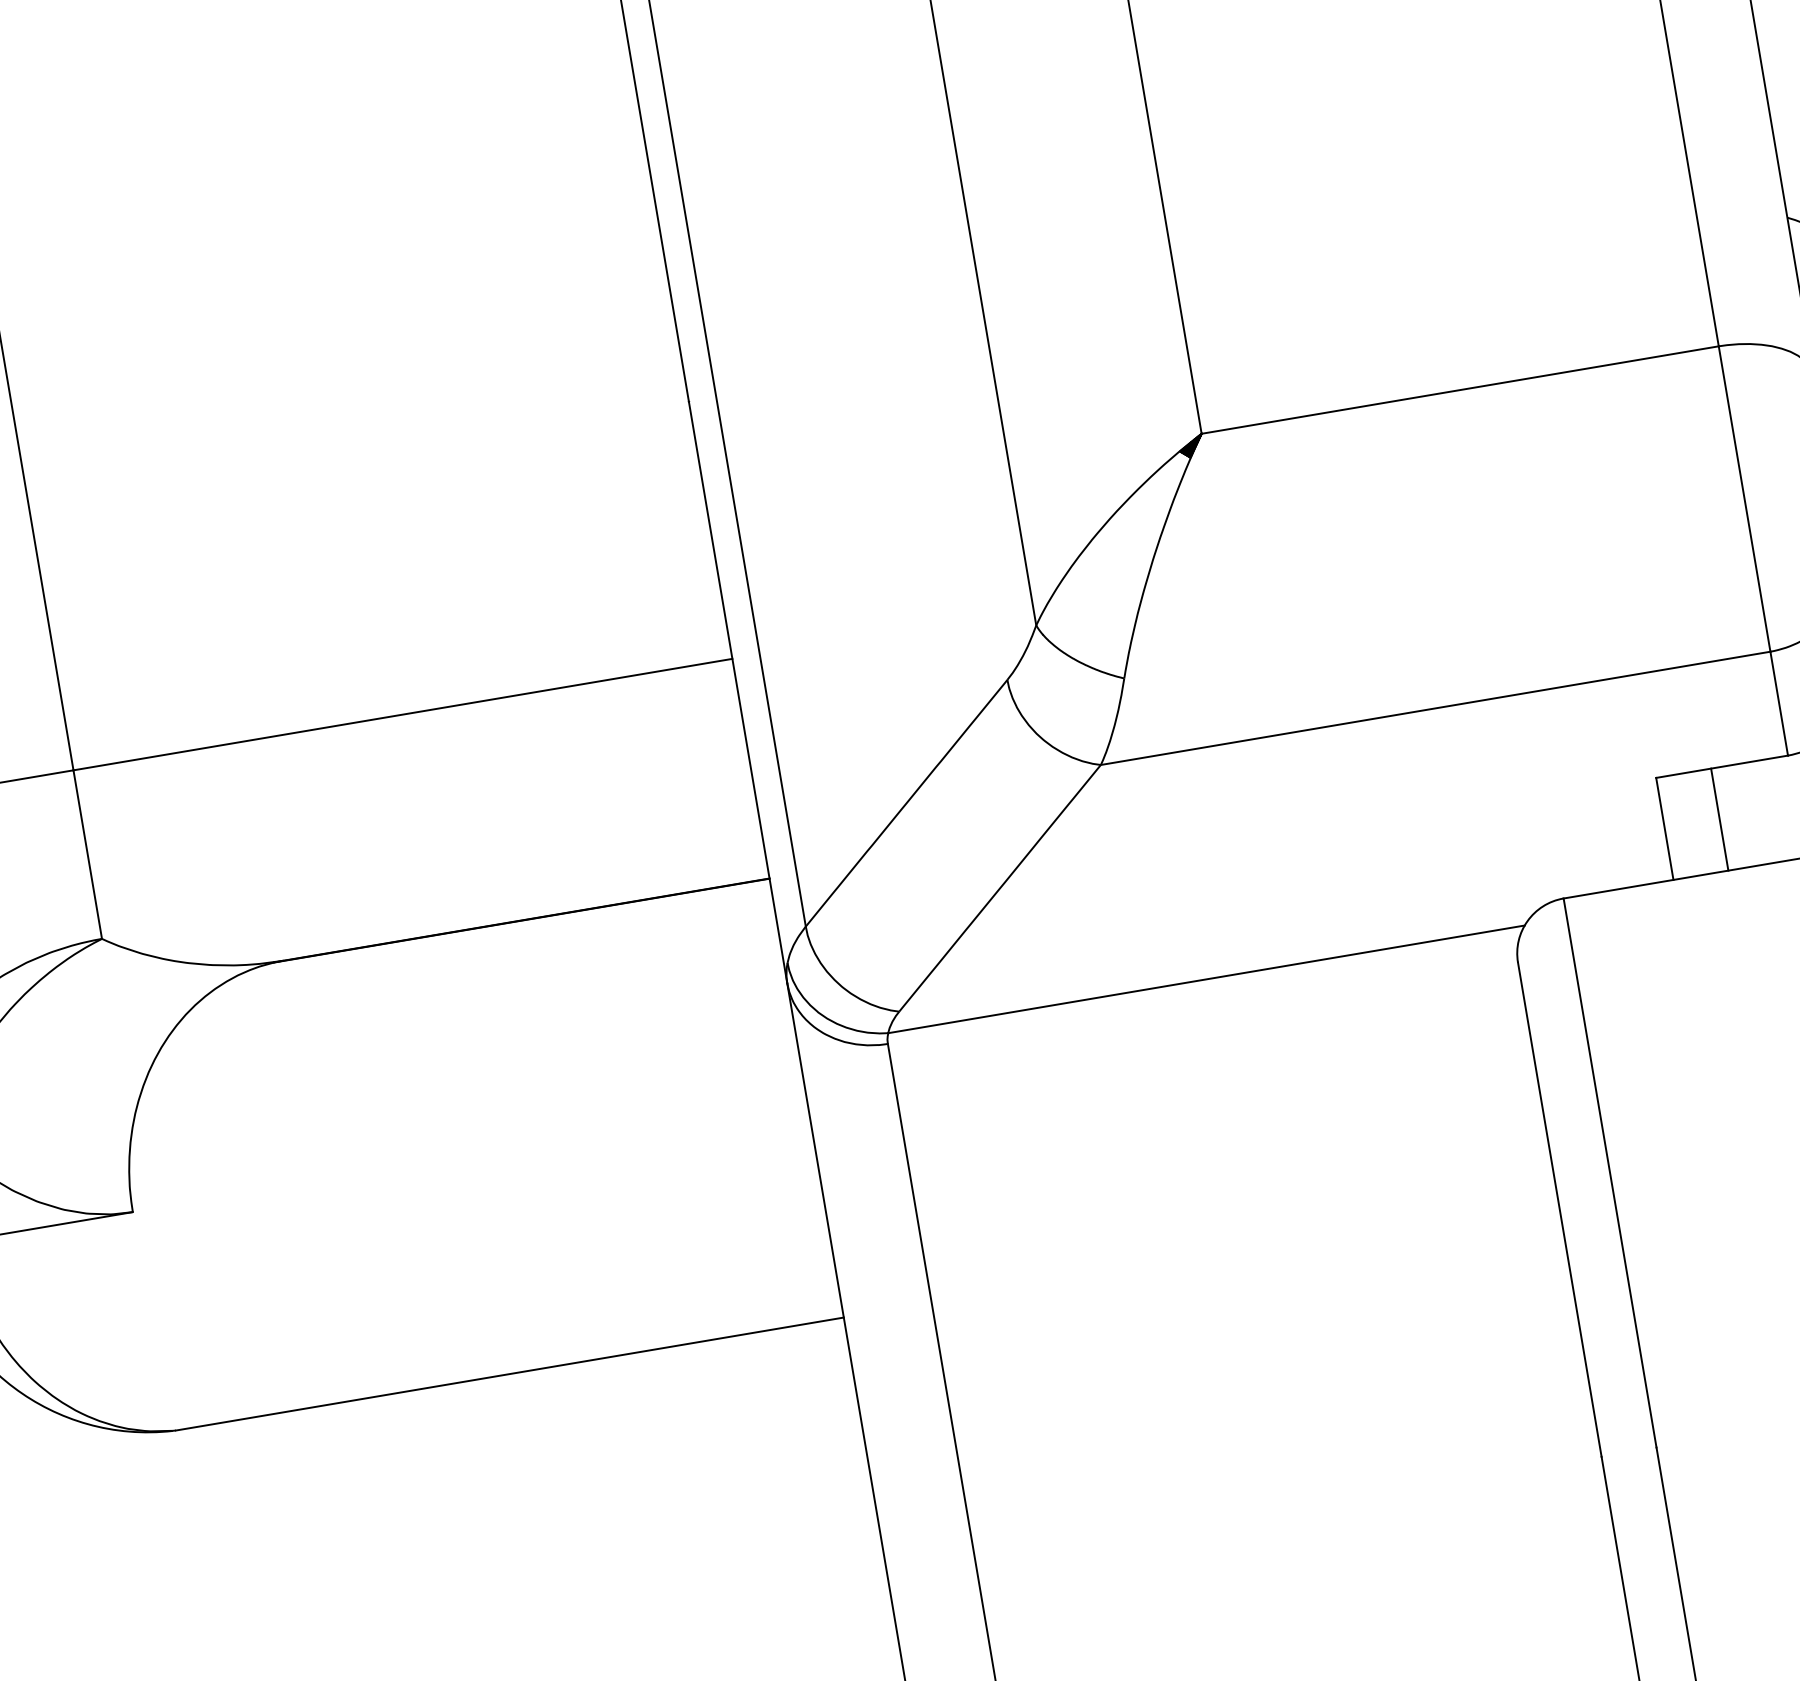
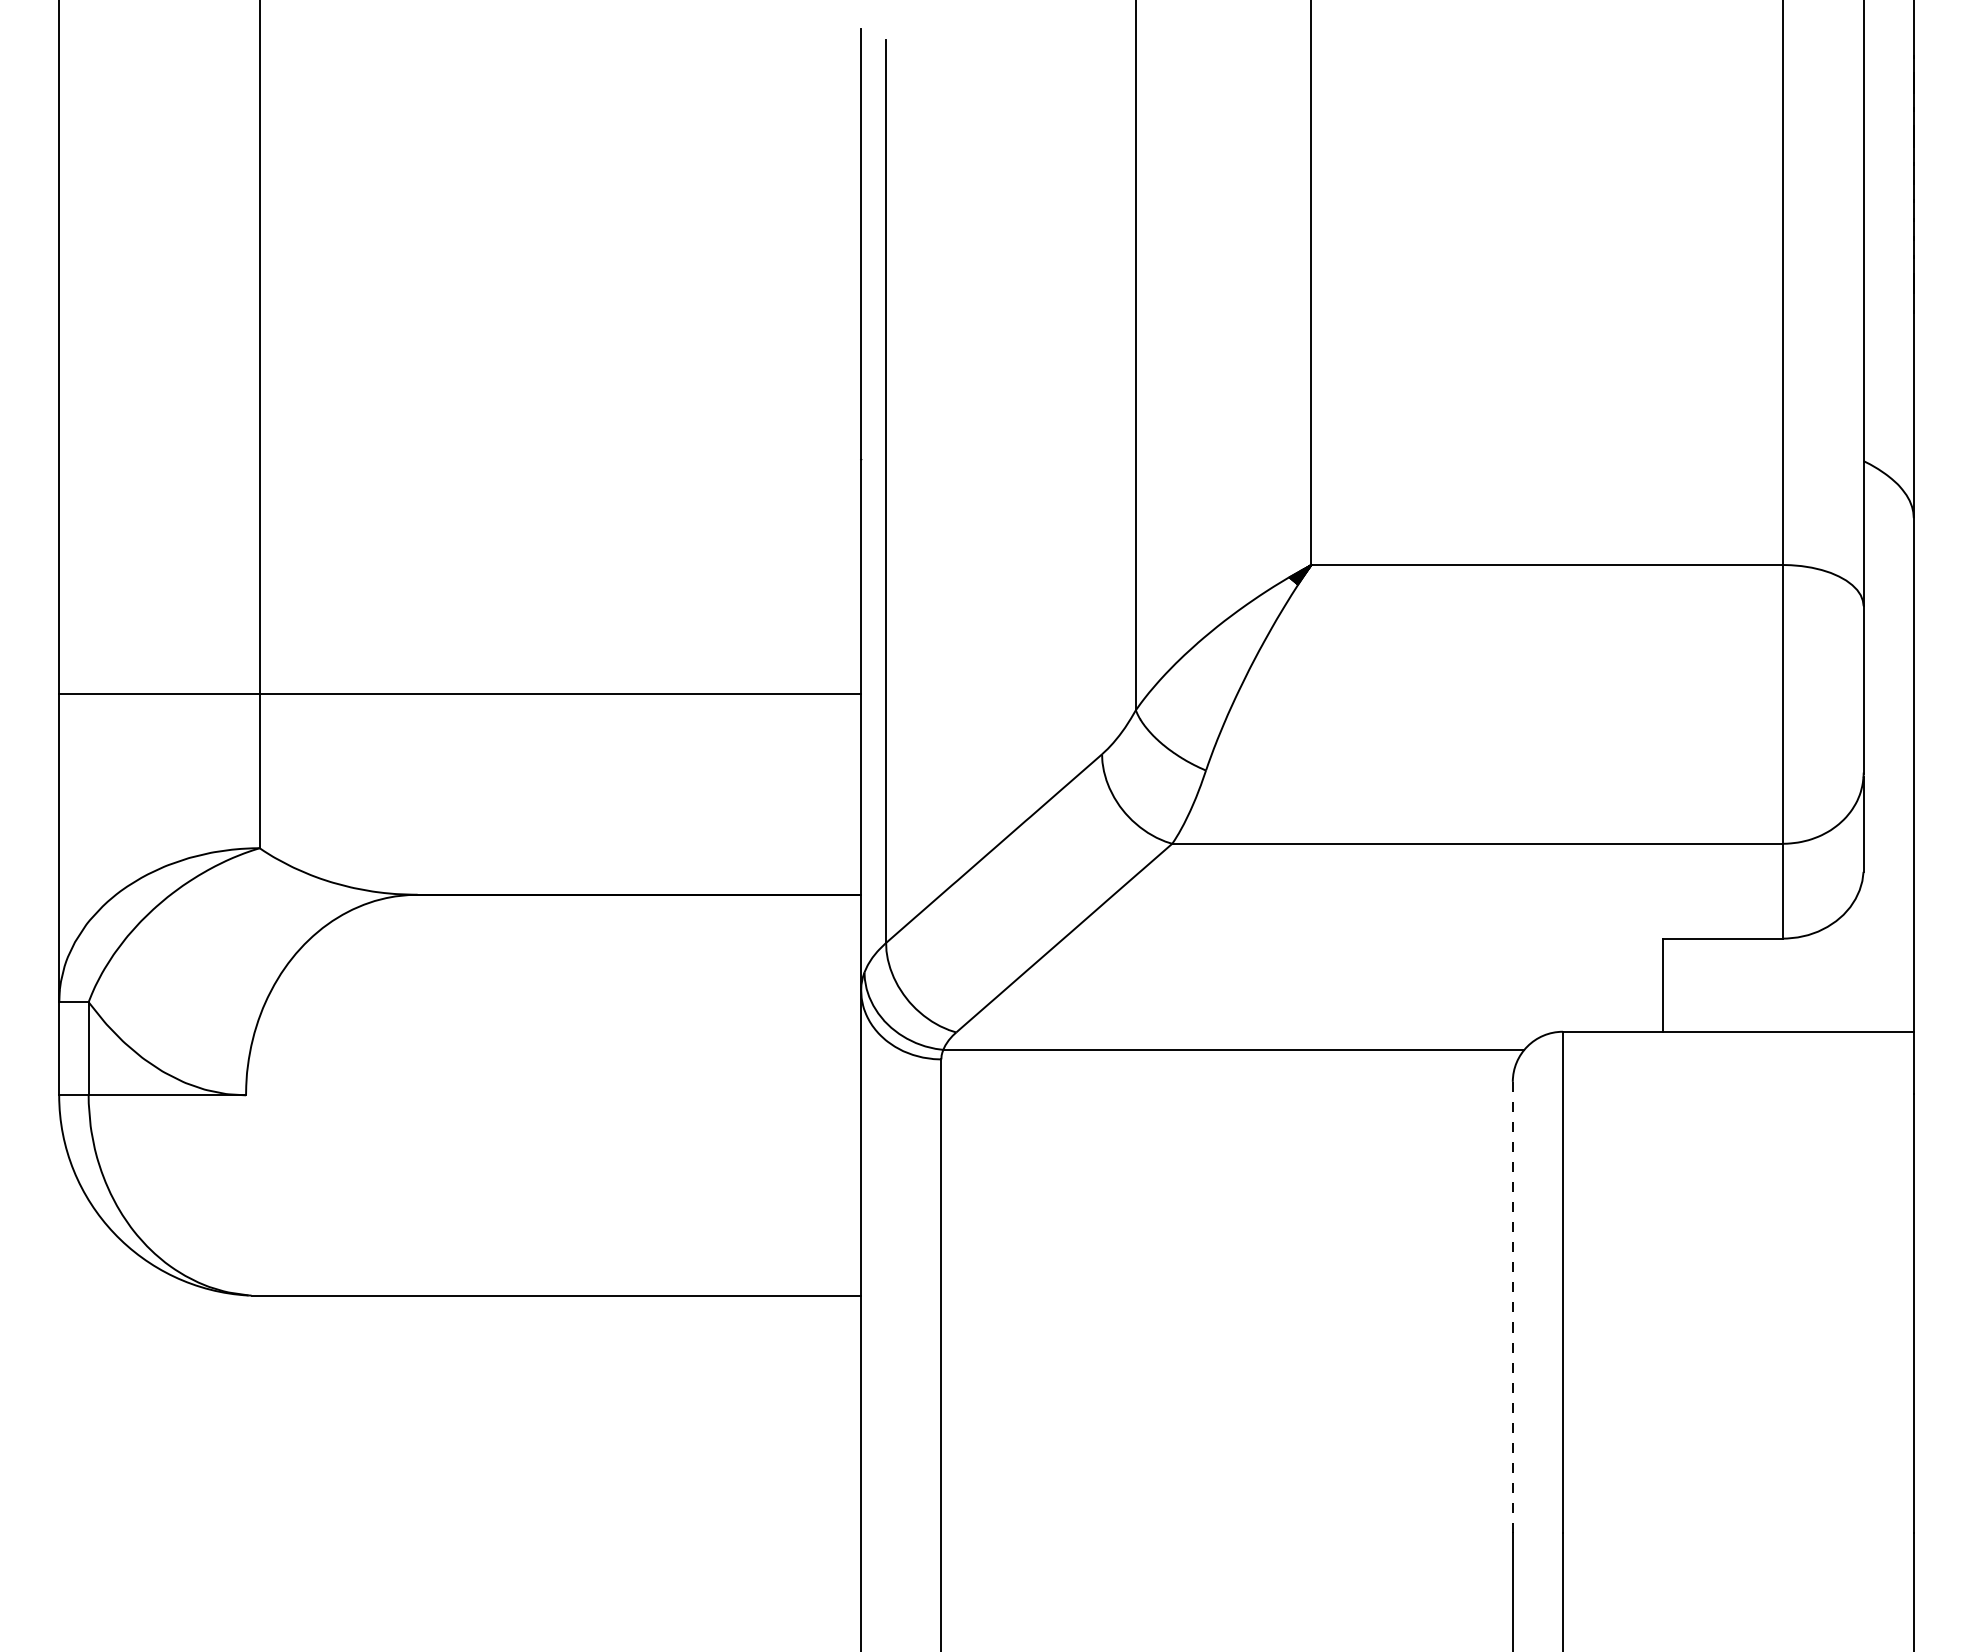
line: (1719, 818) -> (1713, 984), removed
line: (1559, 1209) -> (1512, 1307), solid -> dashed

